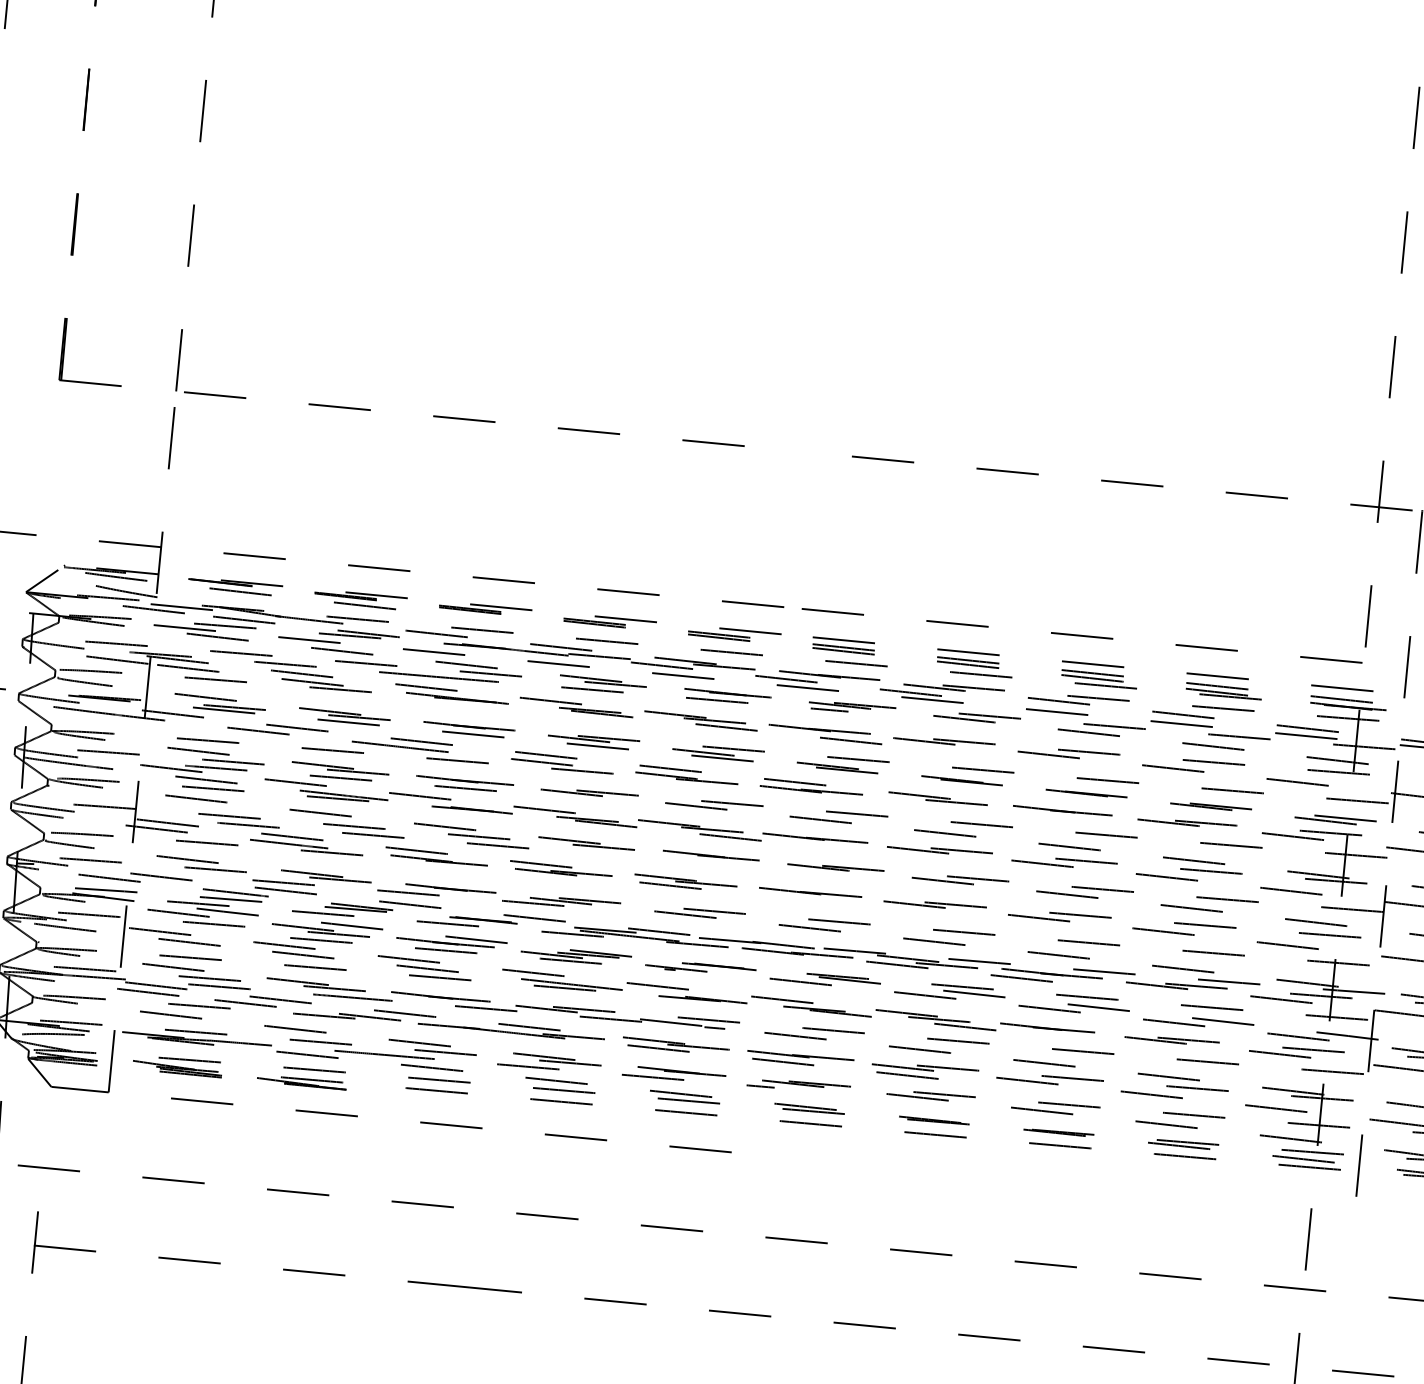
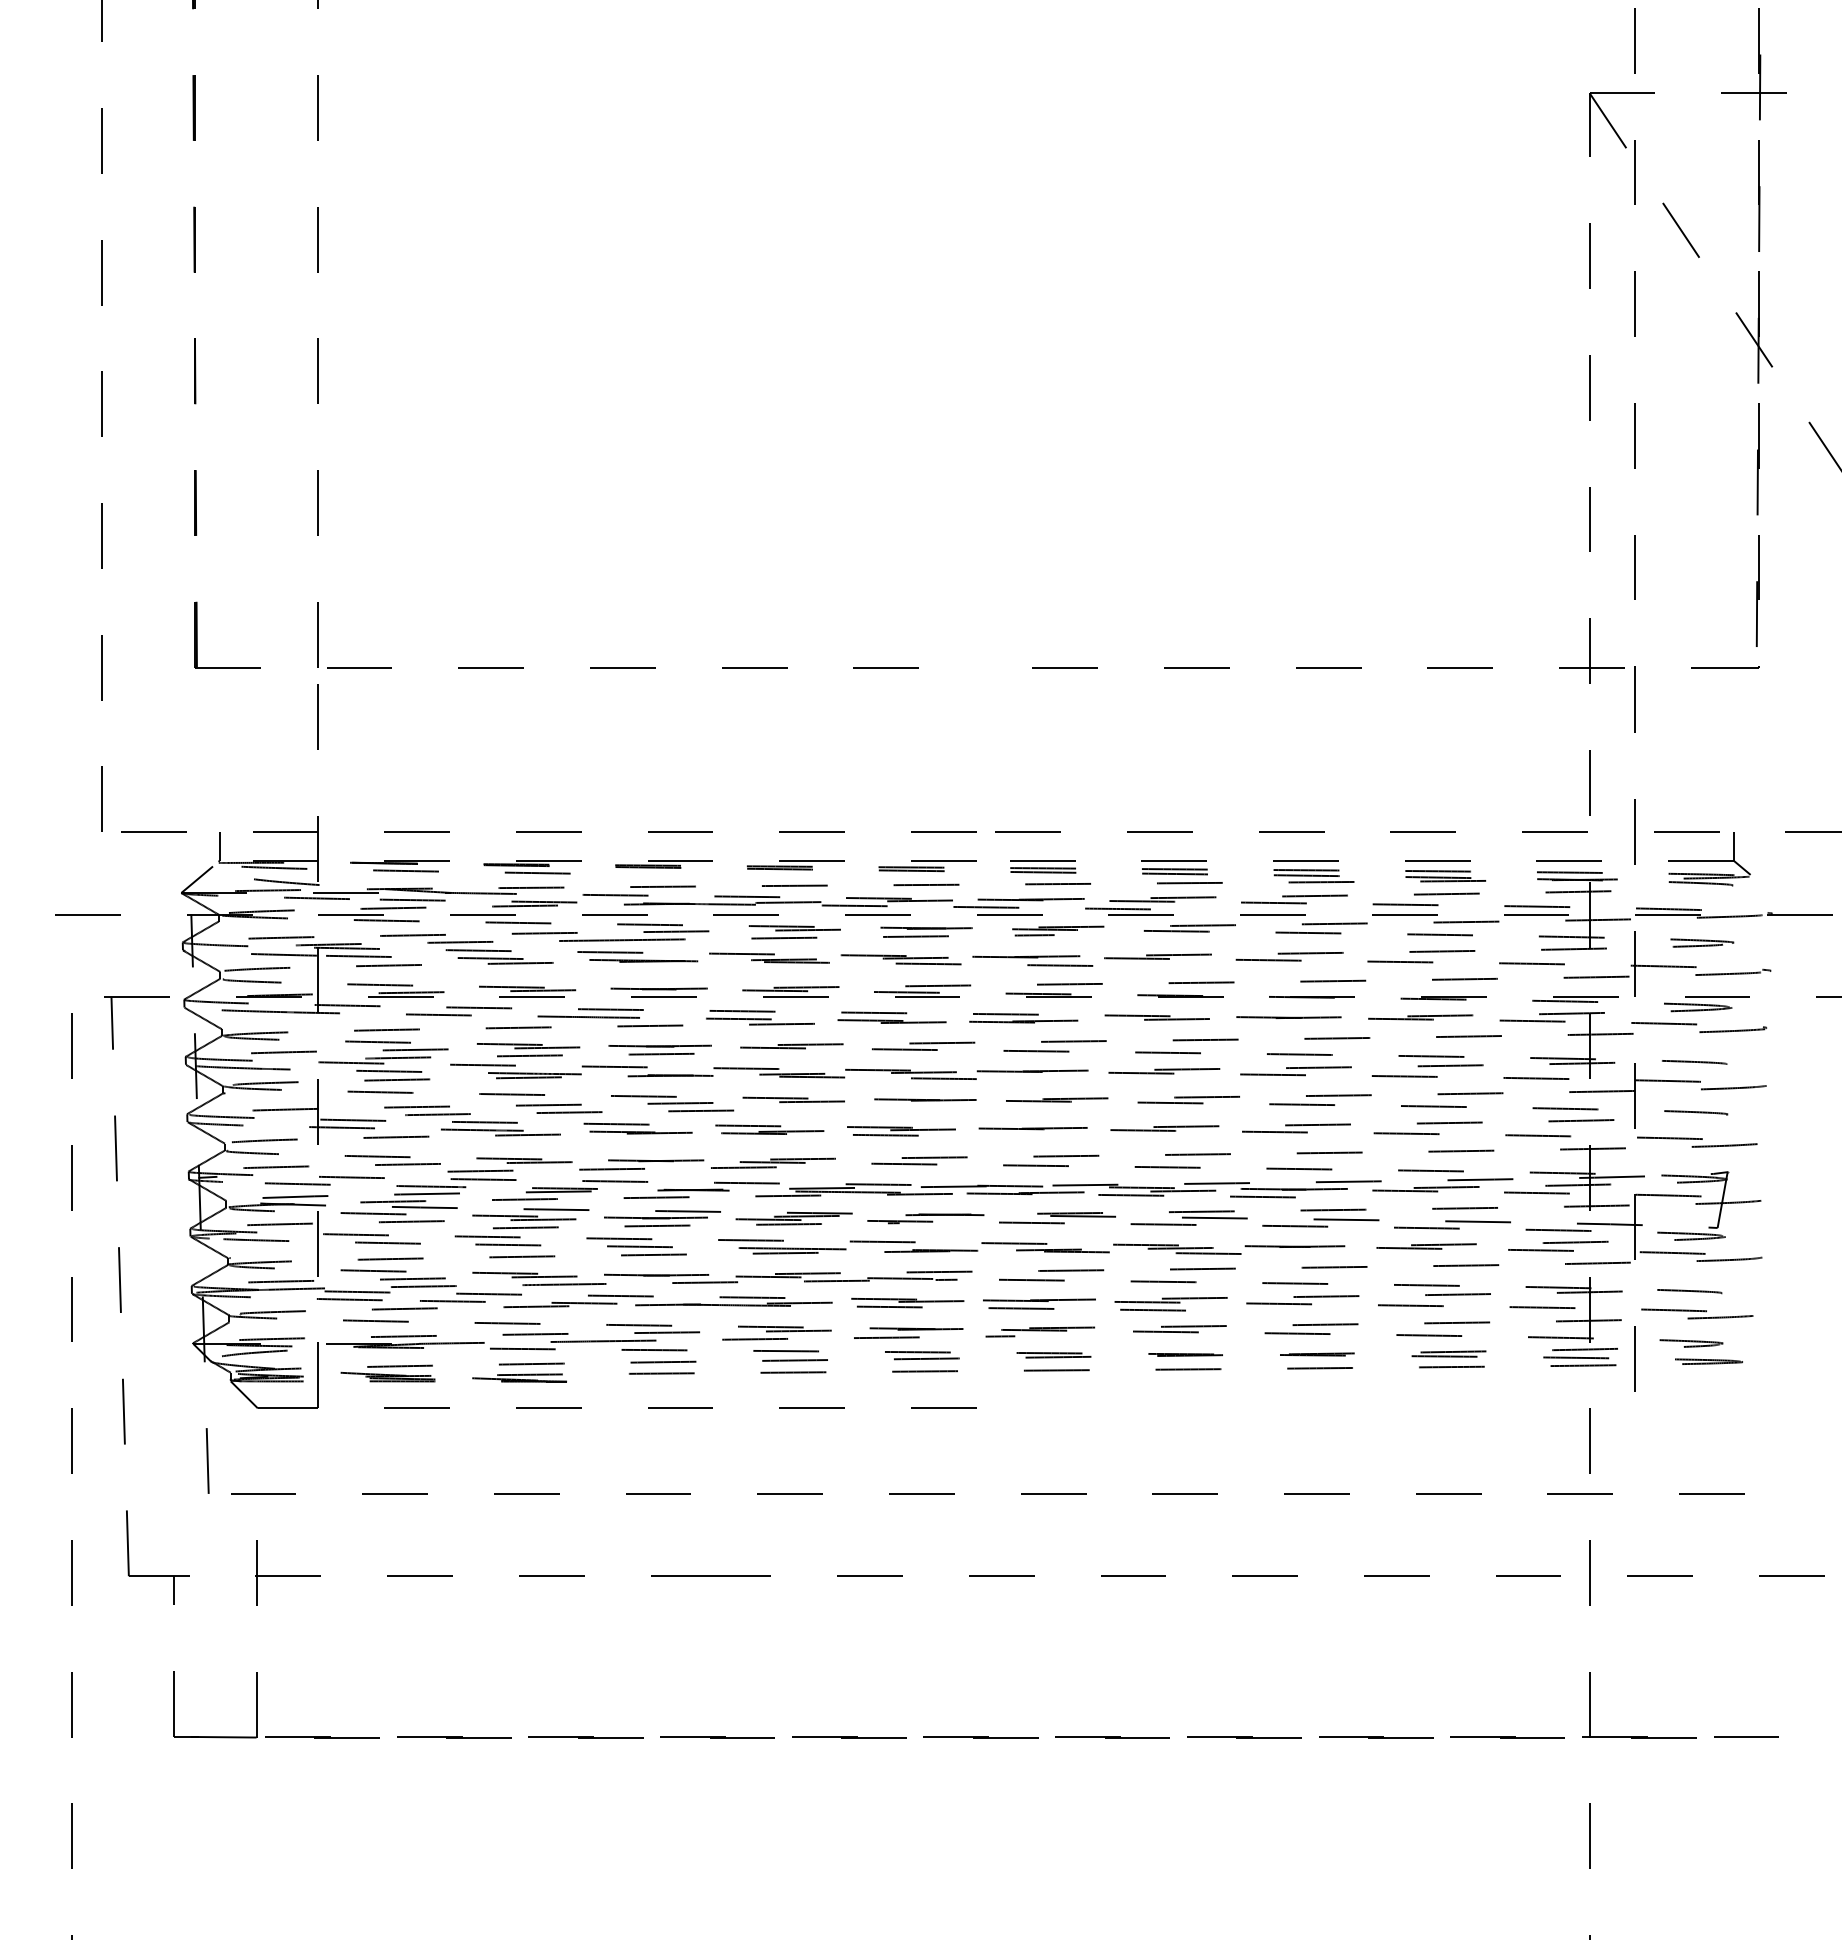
line: (66, 551) -> (219, 846), added

